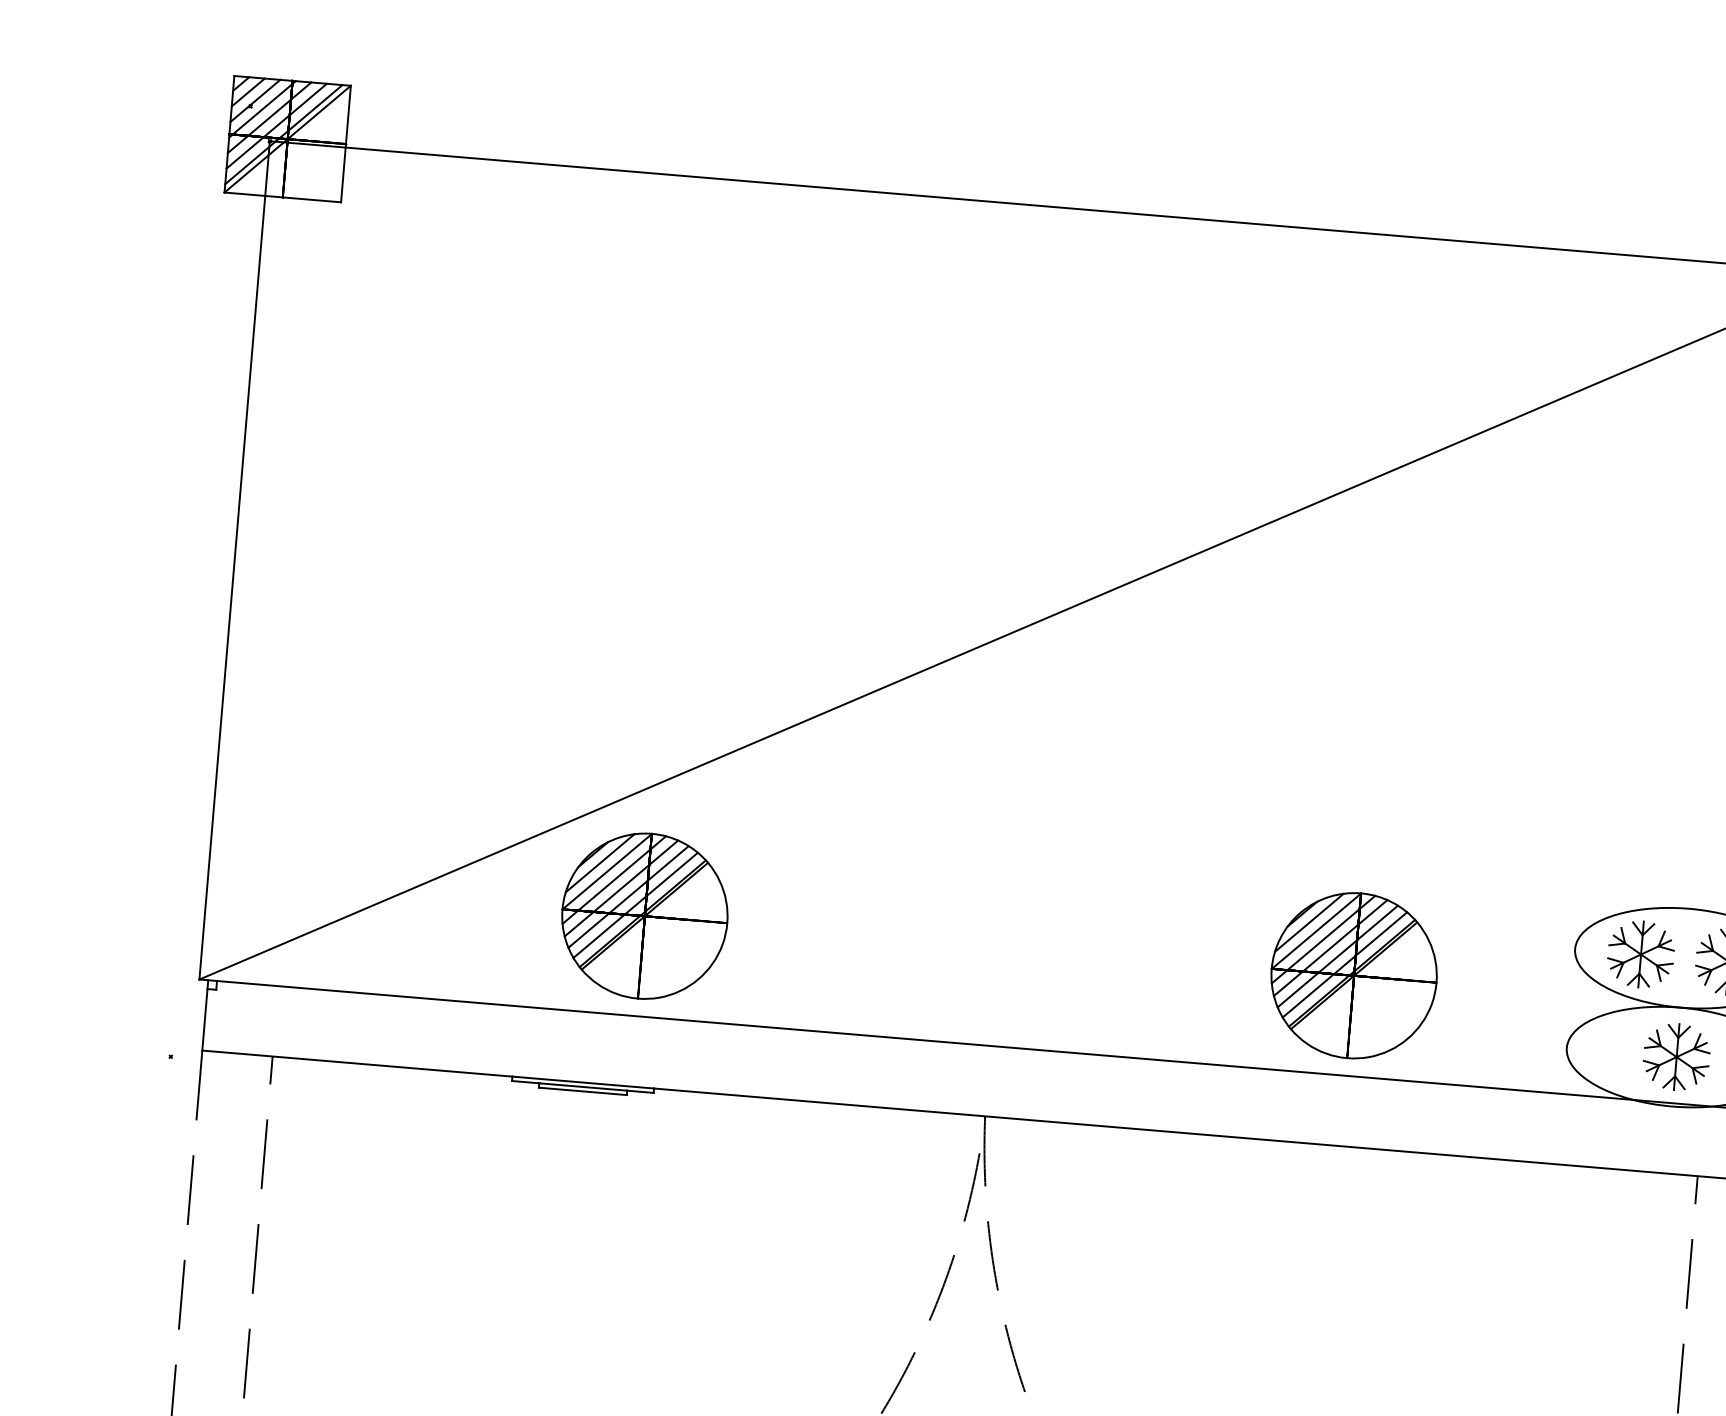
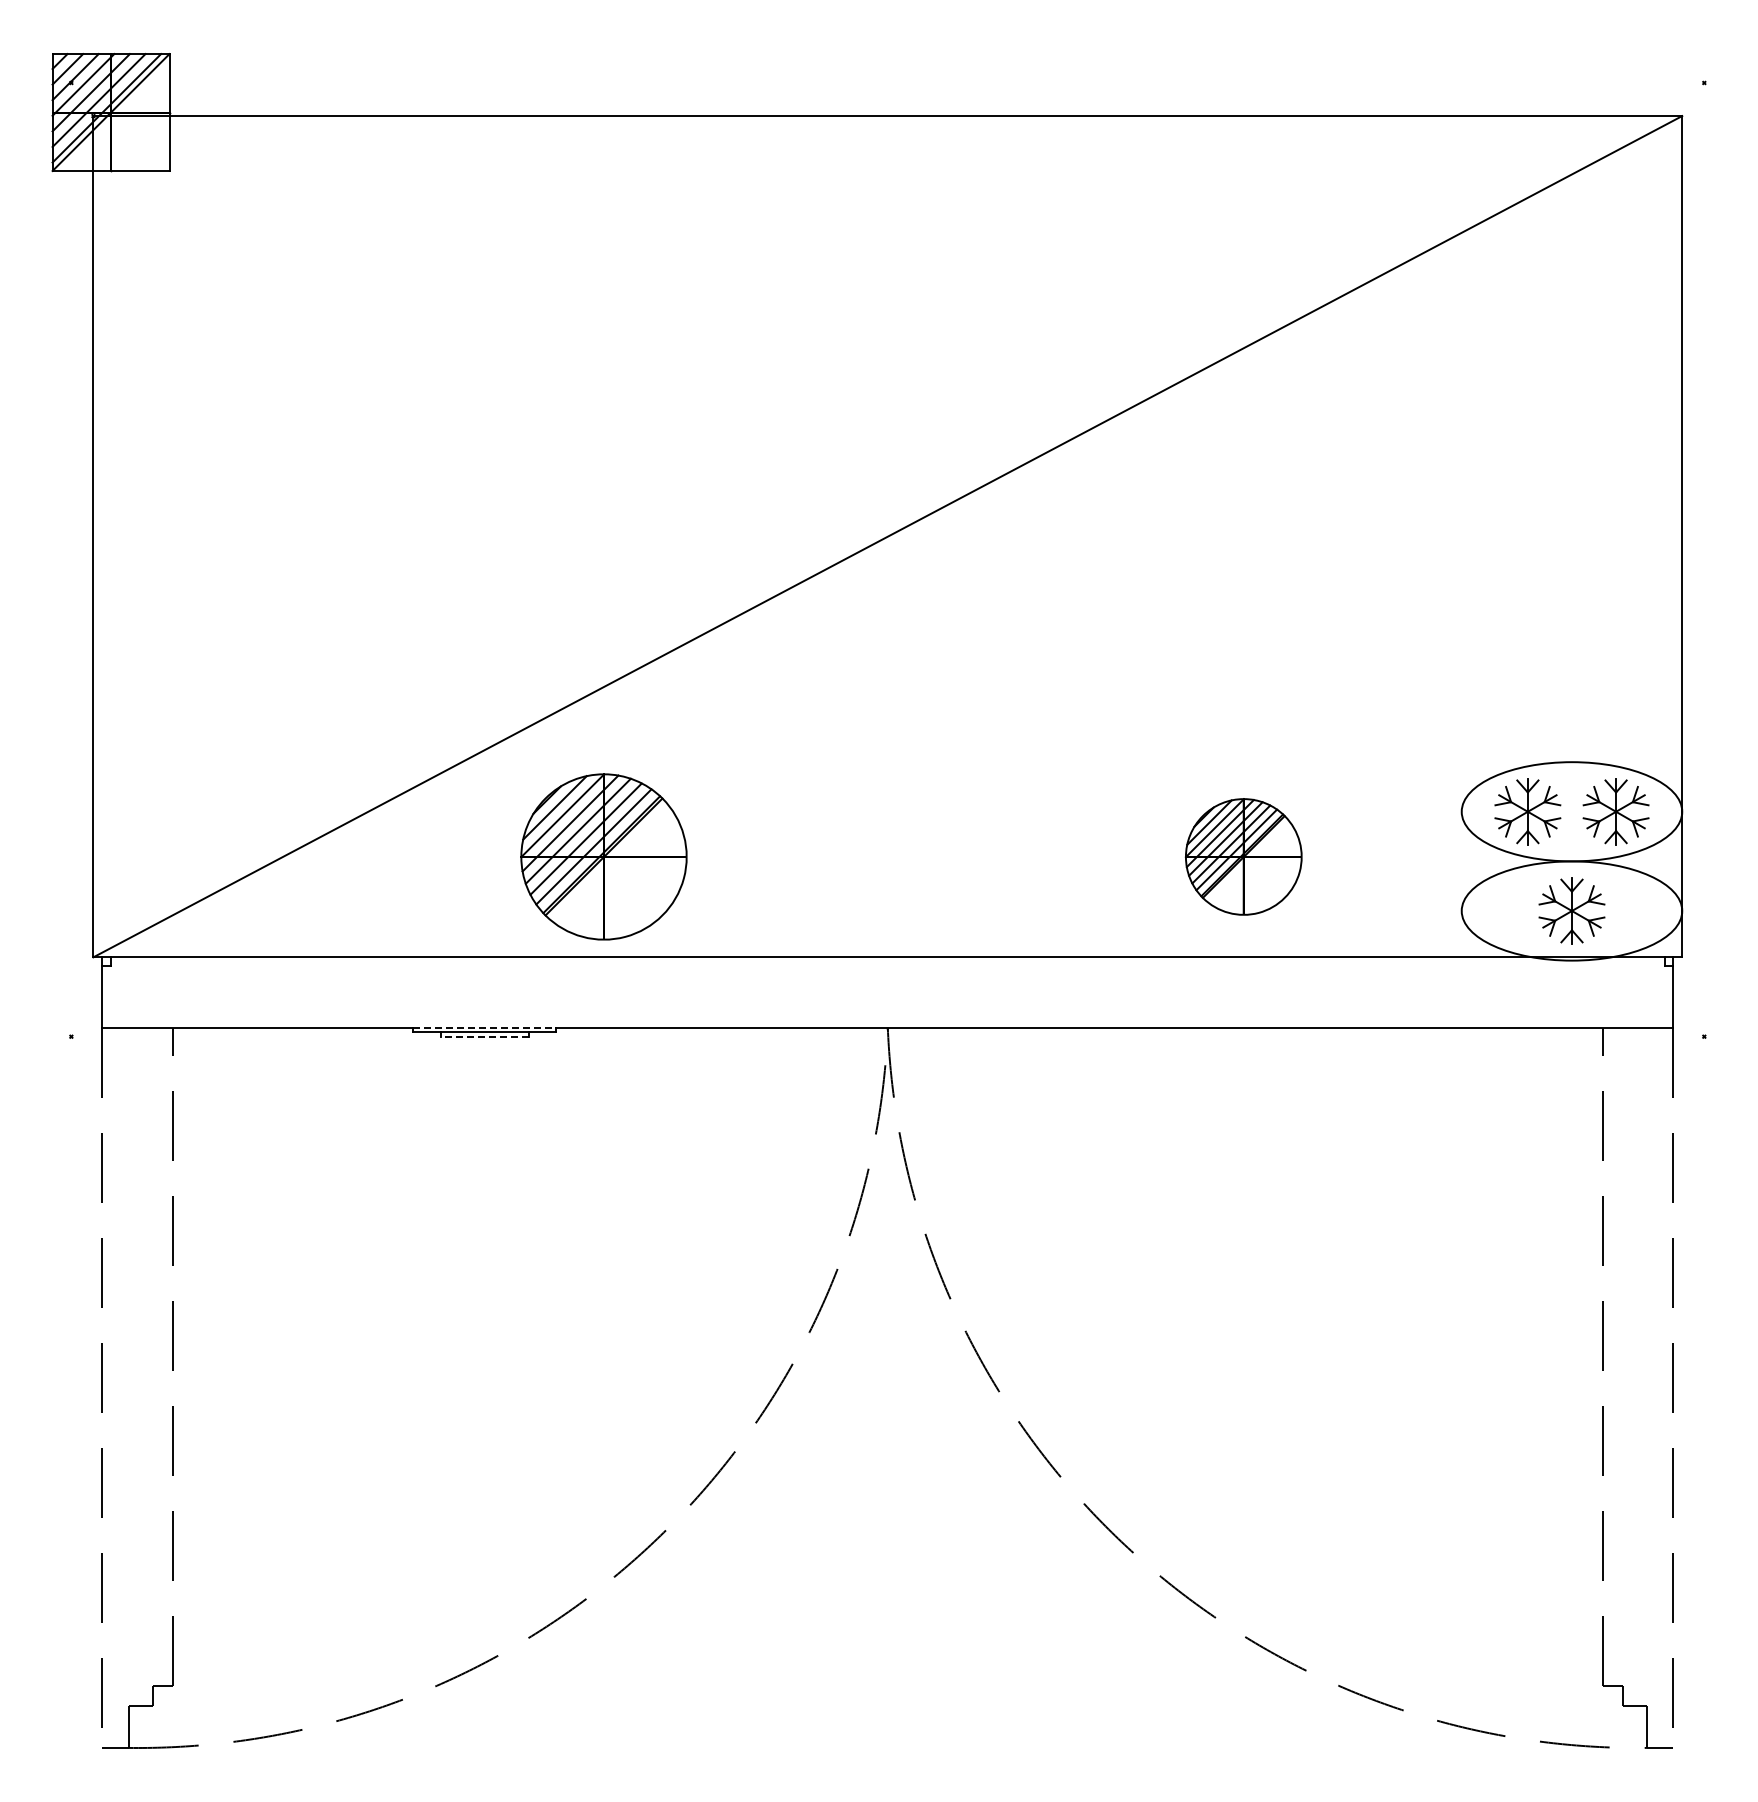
part: (644, 915) -> (603, 856), moved
part: (1353, 975) -> (1243, 856), size x0.7
line: (584, 1082) -> (485, 1027), solid -> dashed
line: (582, 1091) -> (484, 1036), solid -> dashed

